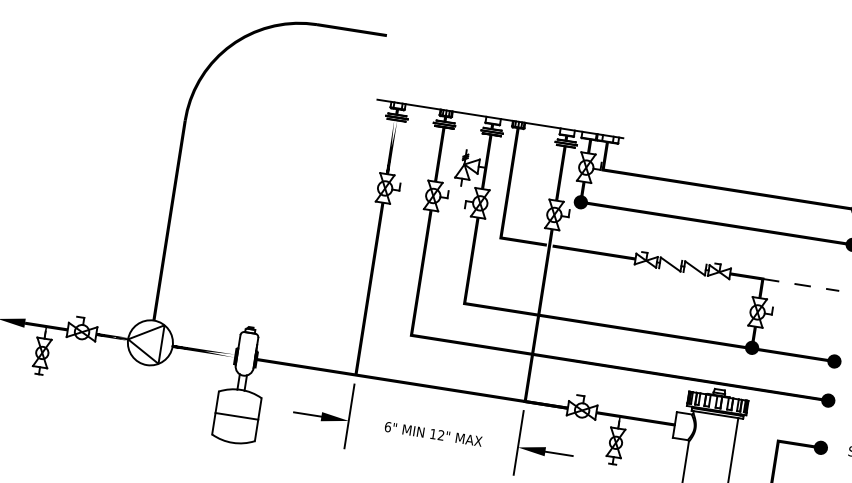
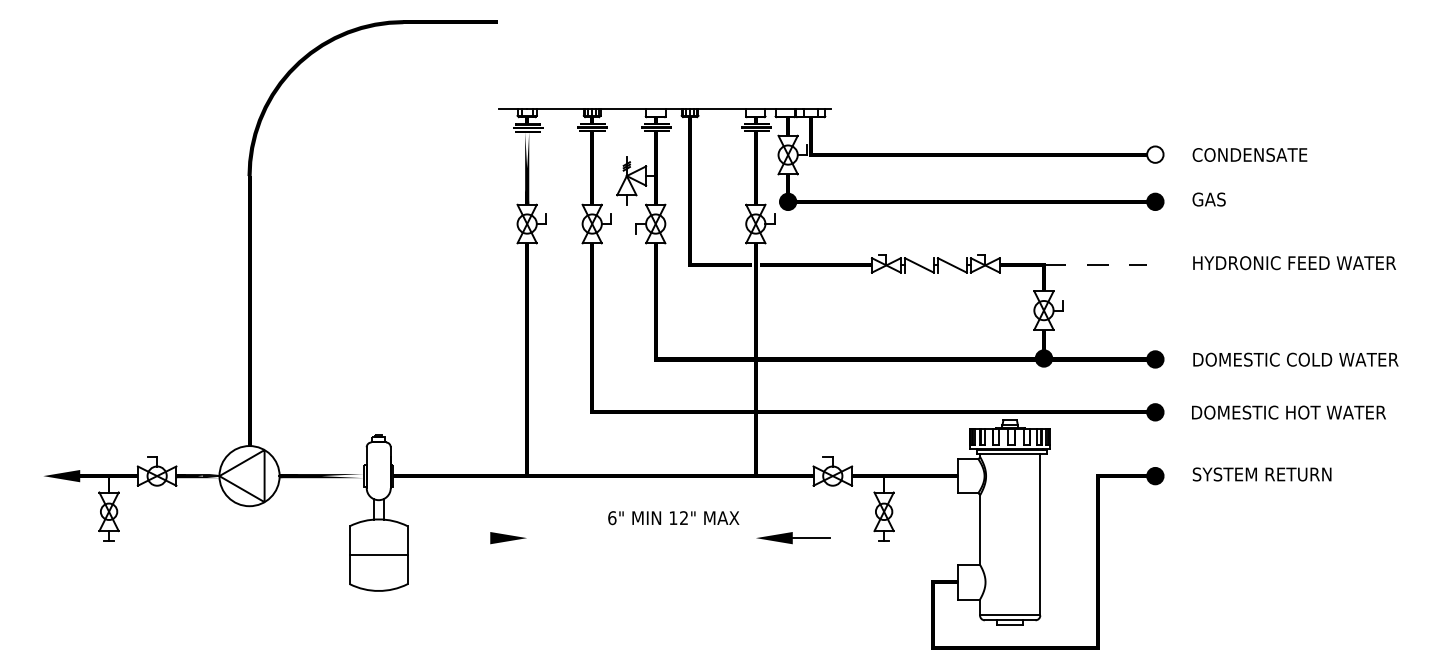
line: (307, 414) -> (471, 538), removed
line: (349, 416) -> (527, 531), removed
text: (433, 434) -> (673, 518), moved
line: (518, 442) -> (755, 531), removed

